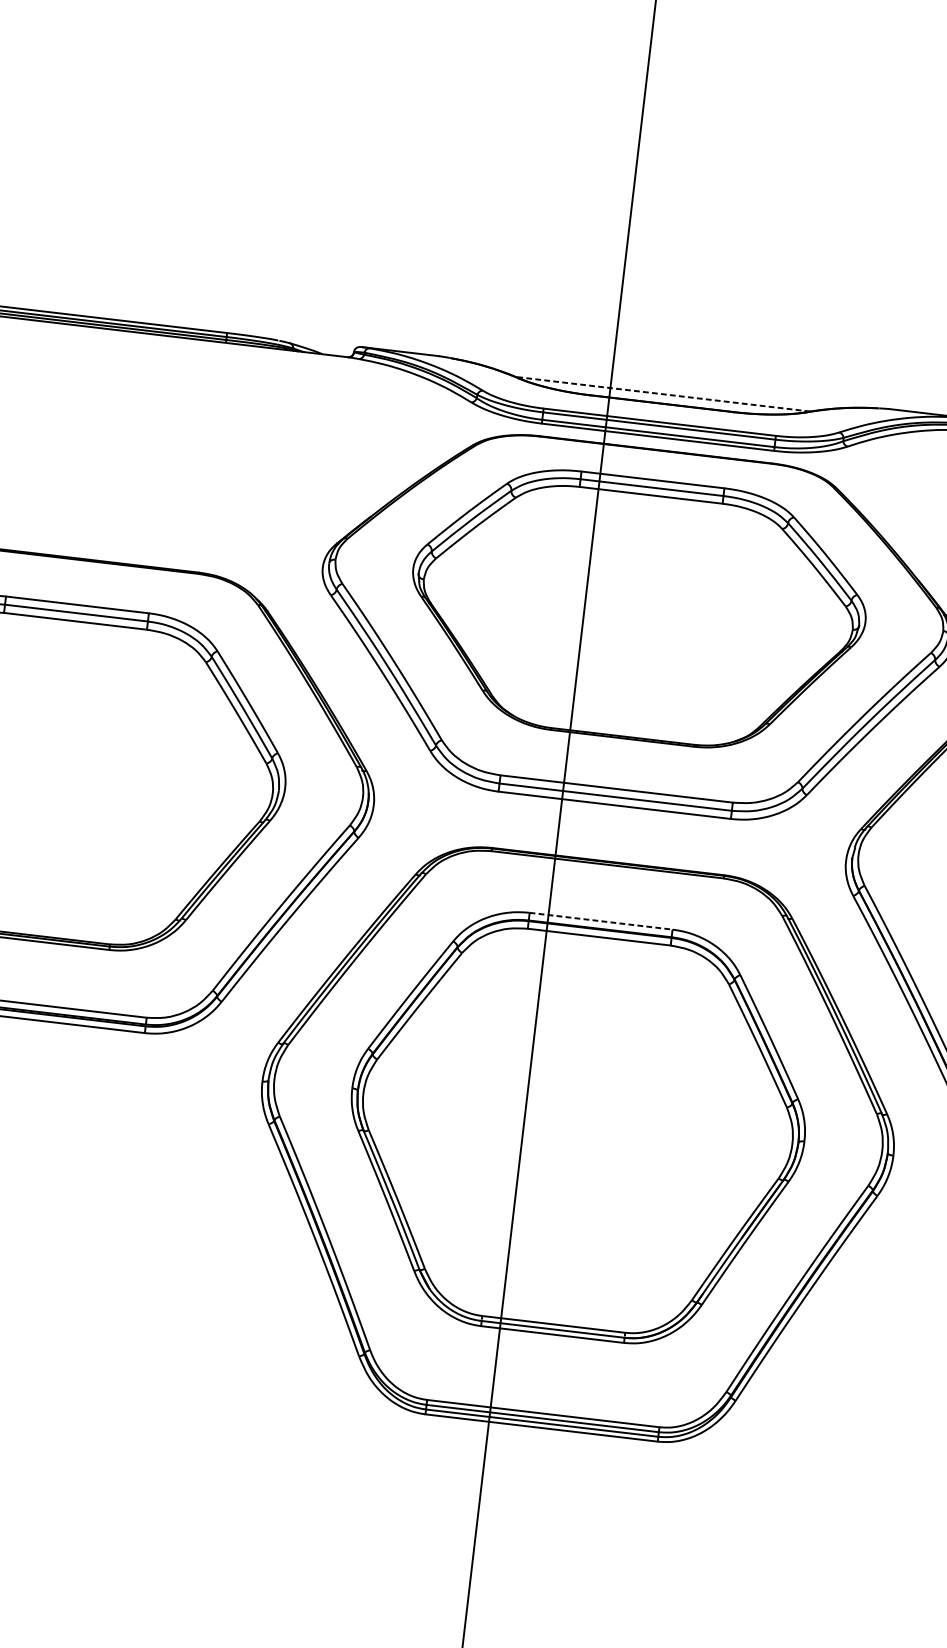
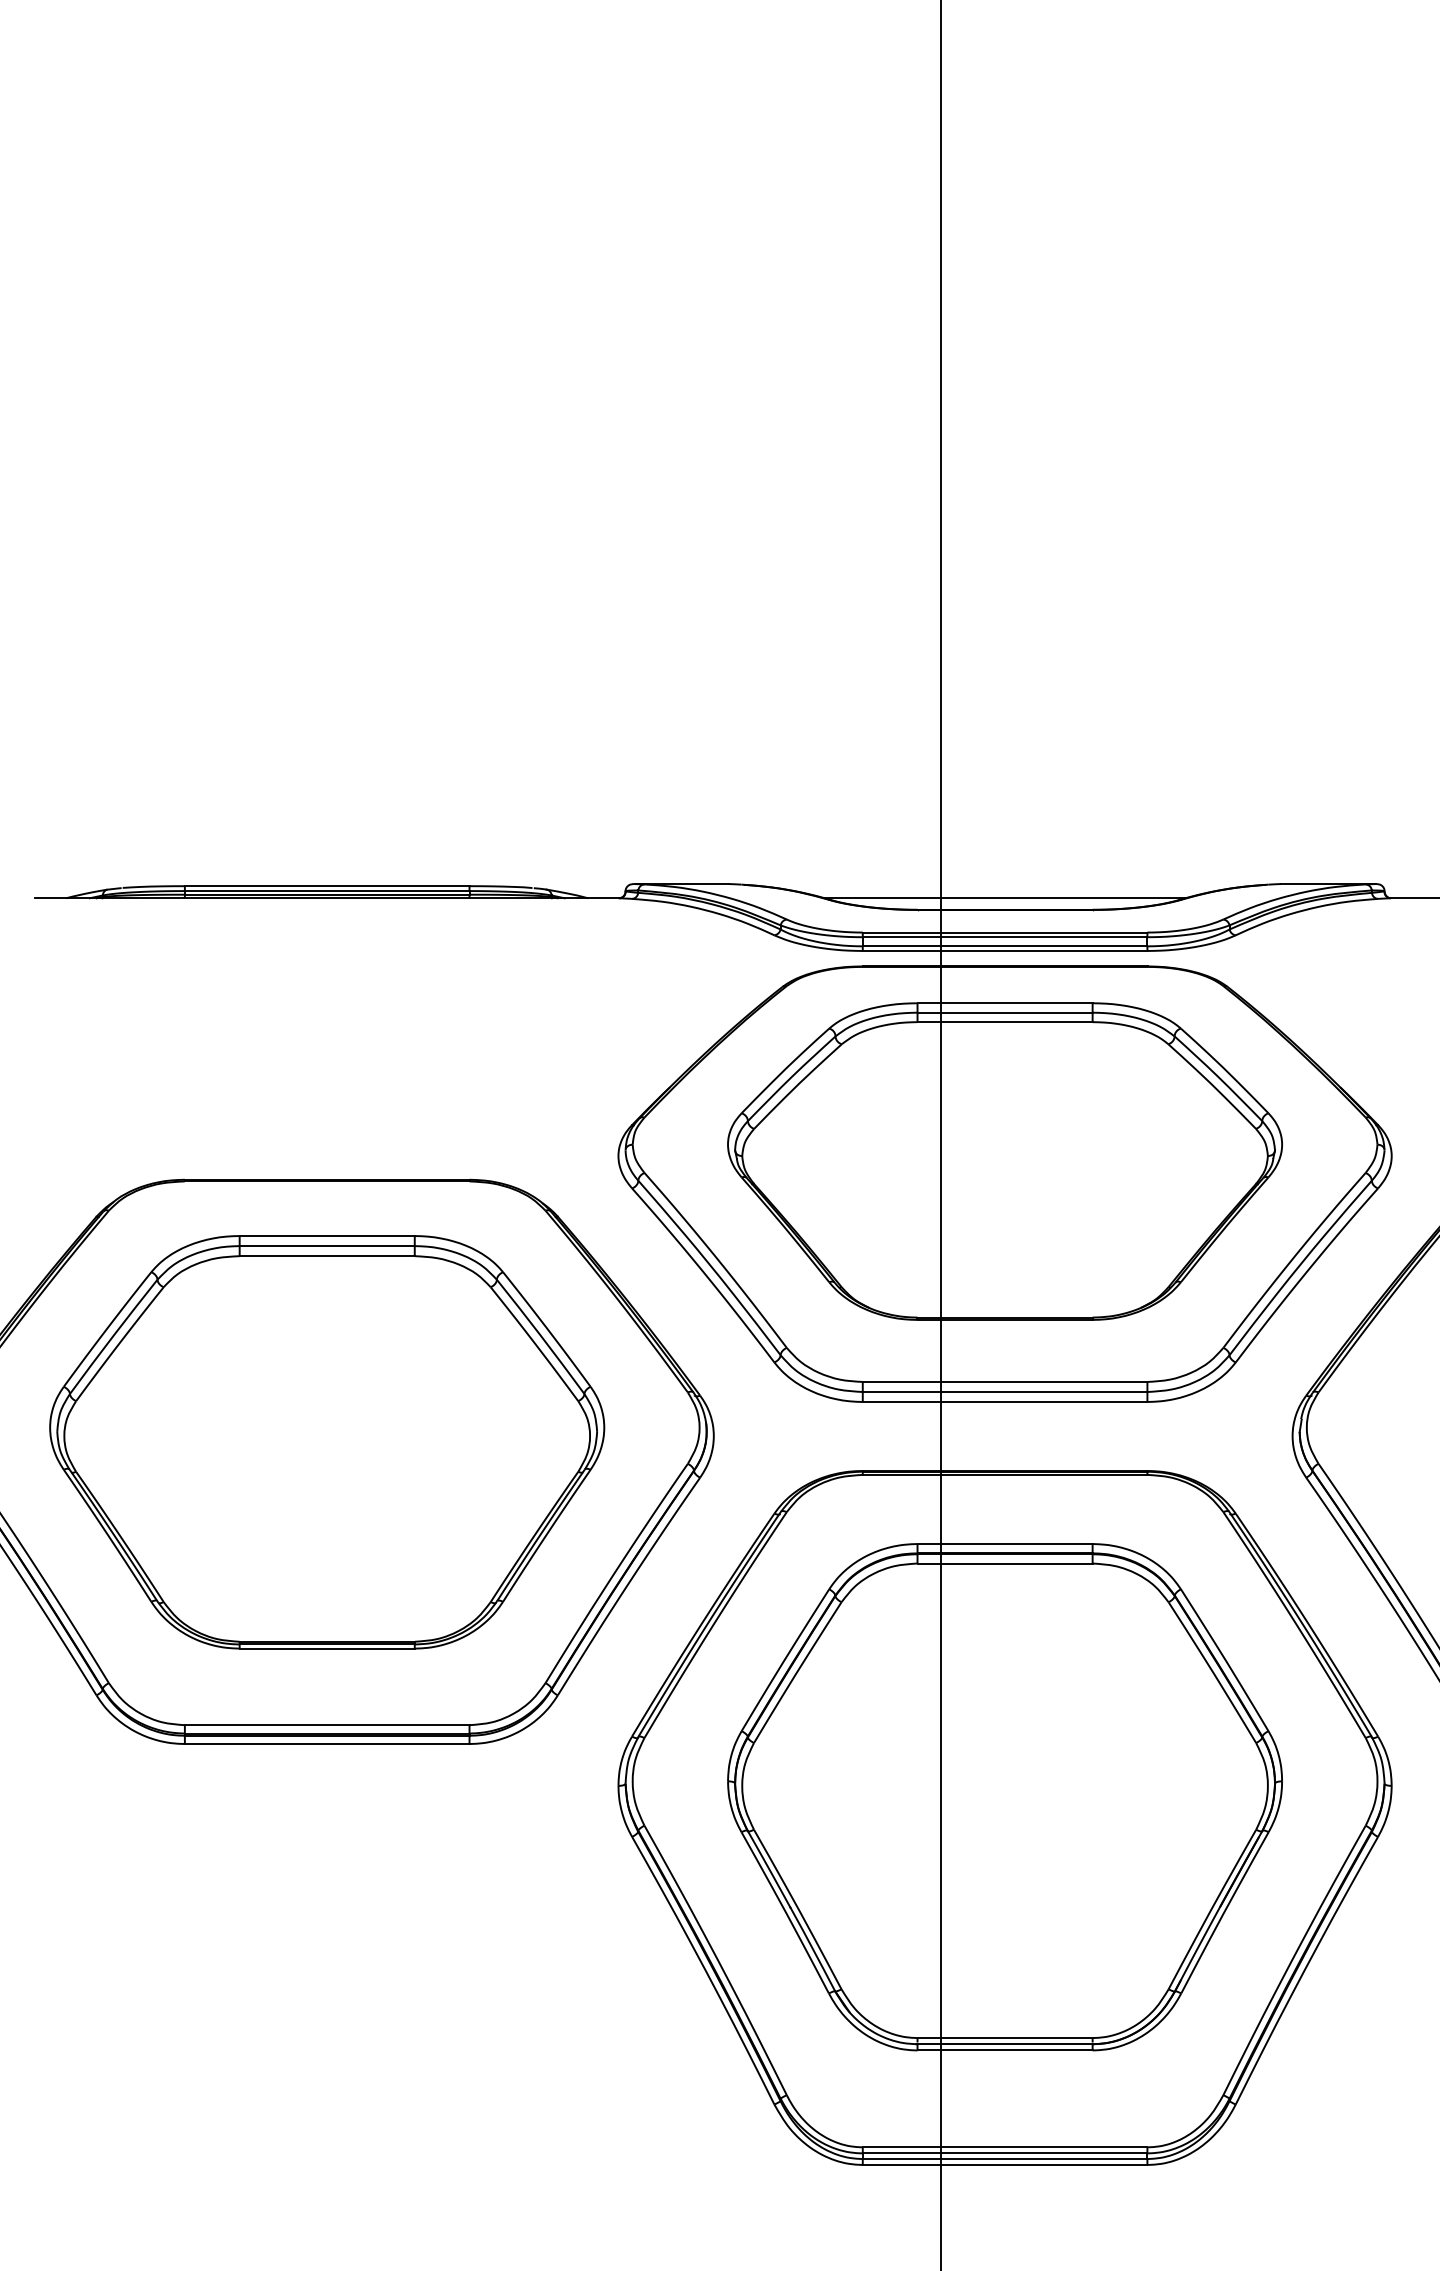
line: (662, 394) -> (1004, 898), dashed -> solid
line: (601, 921) -> (1005, 1544), dashed -> solid

